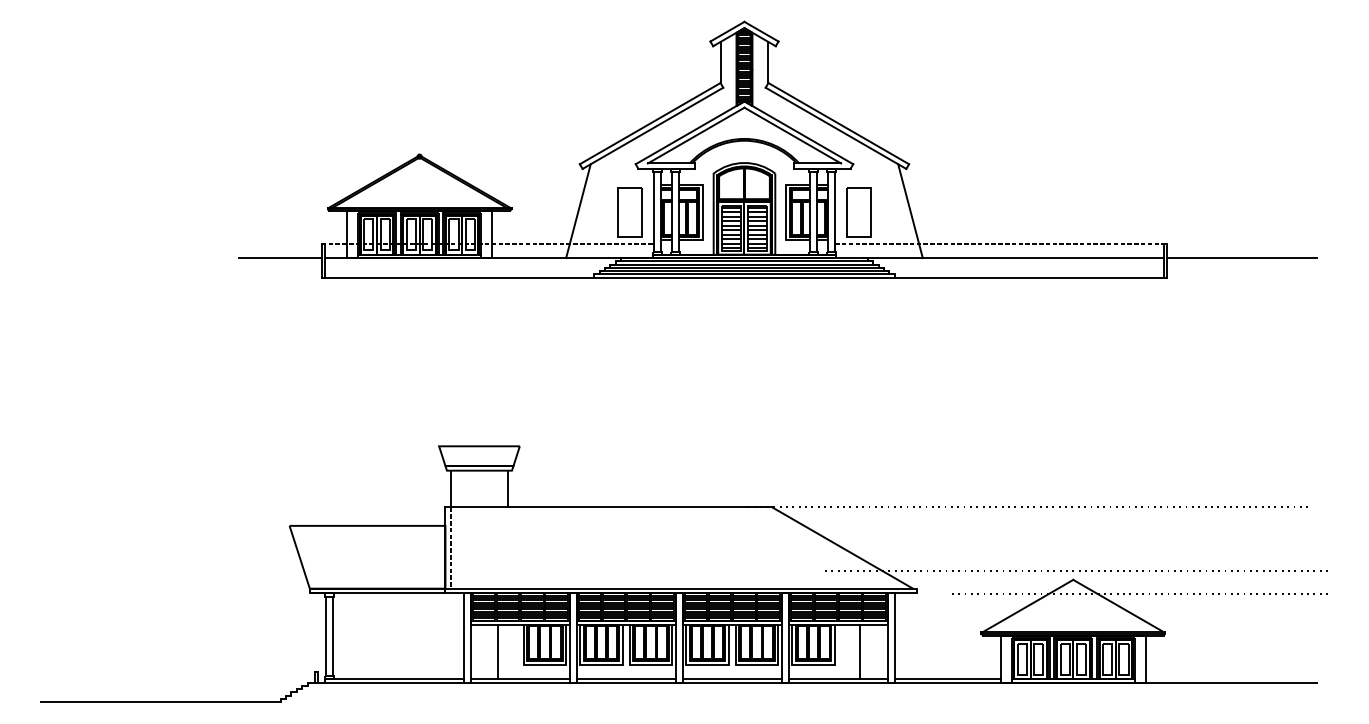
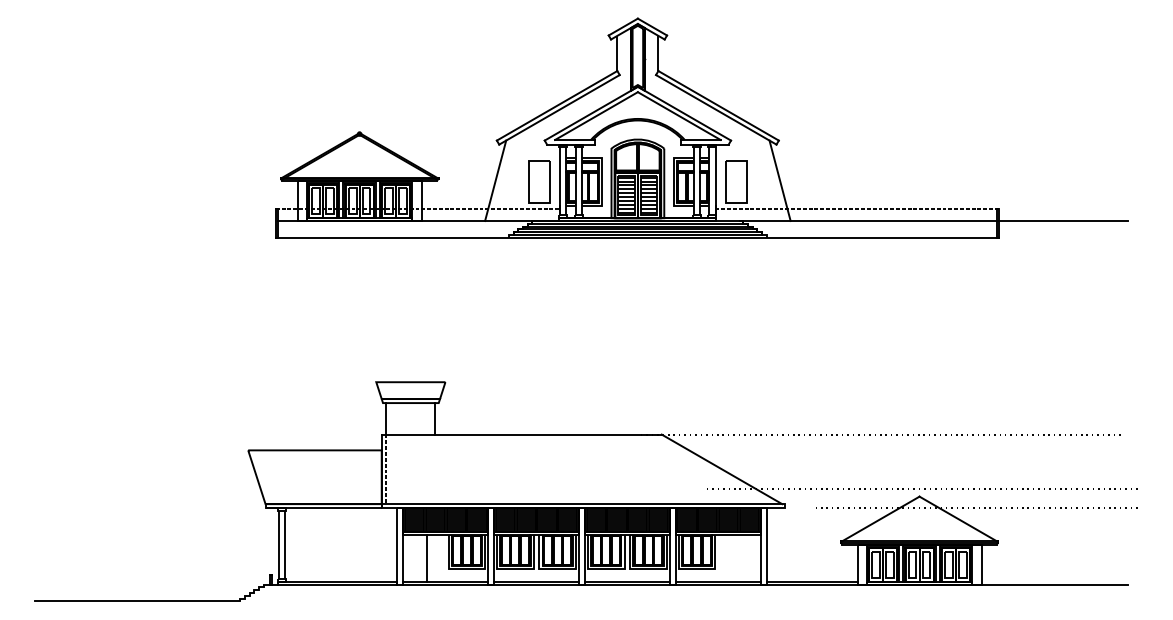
hatch: (744, 65) -> (637, 56), removed
line: (279, 258) -> (239, 221), removed
line: (860, 651) -> (737, 557), removed

